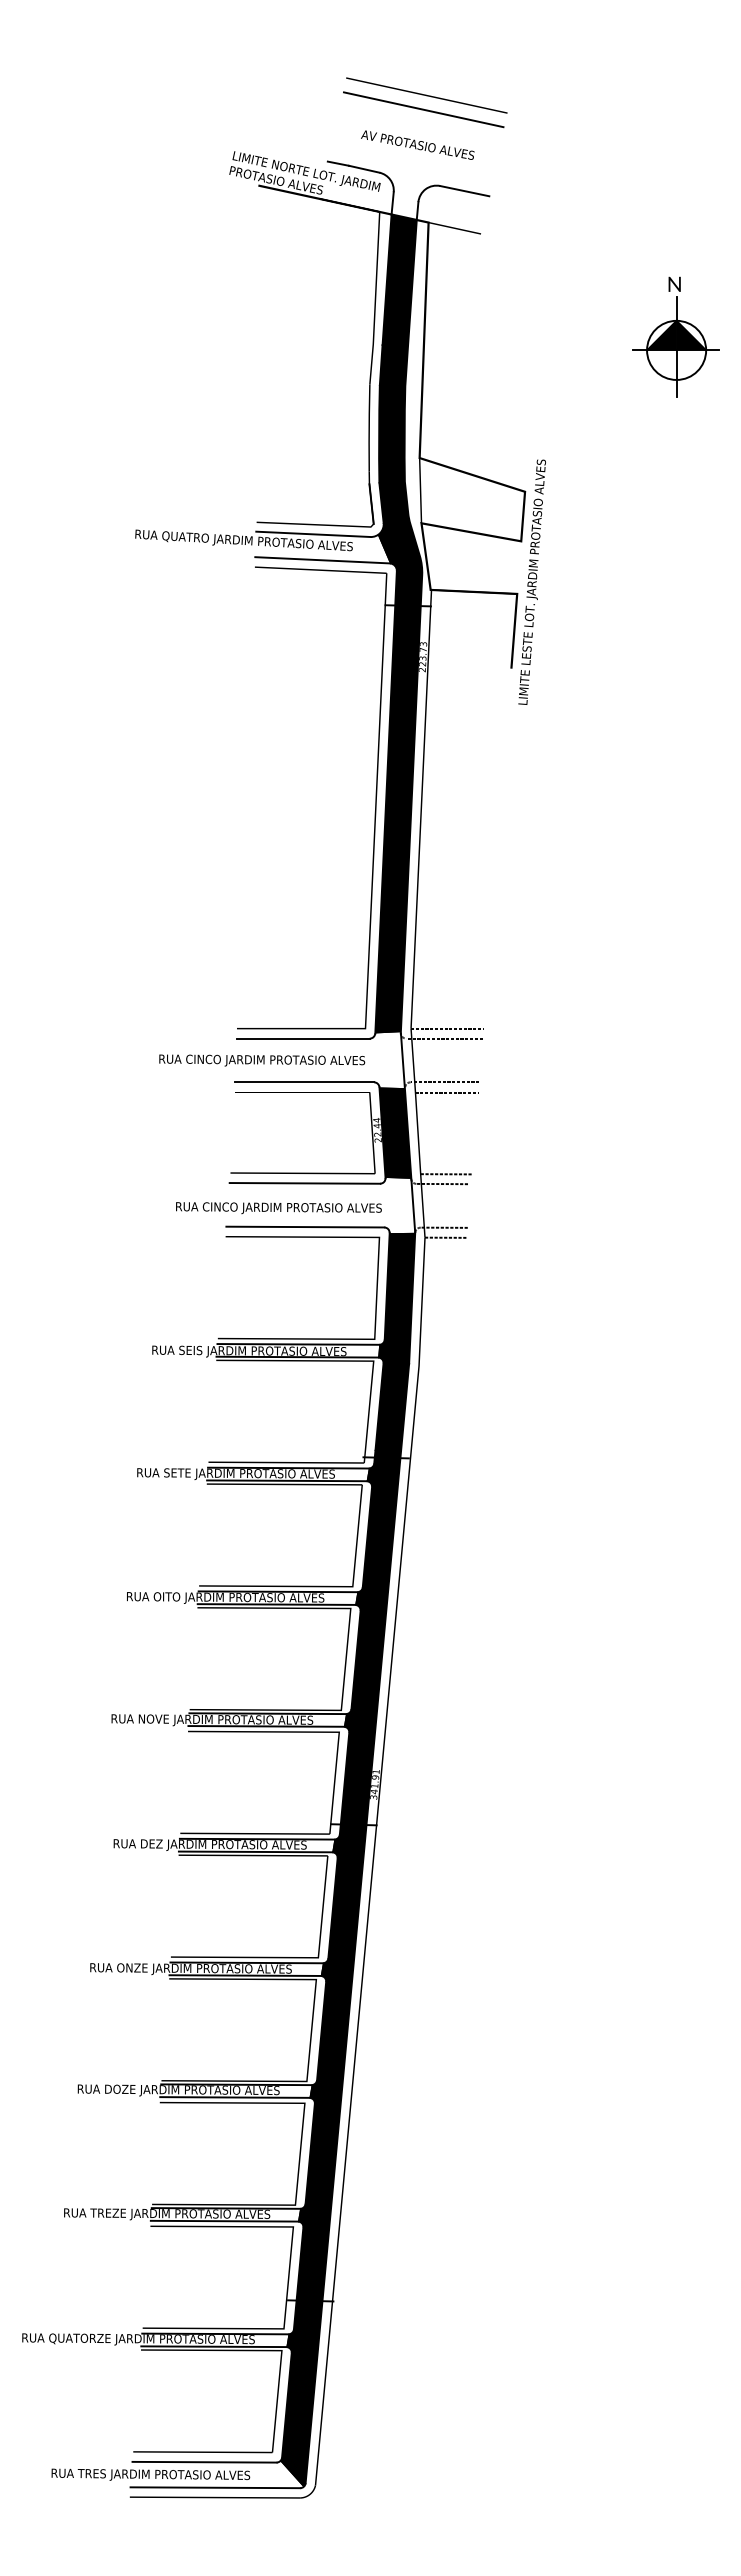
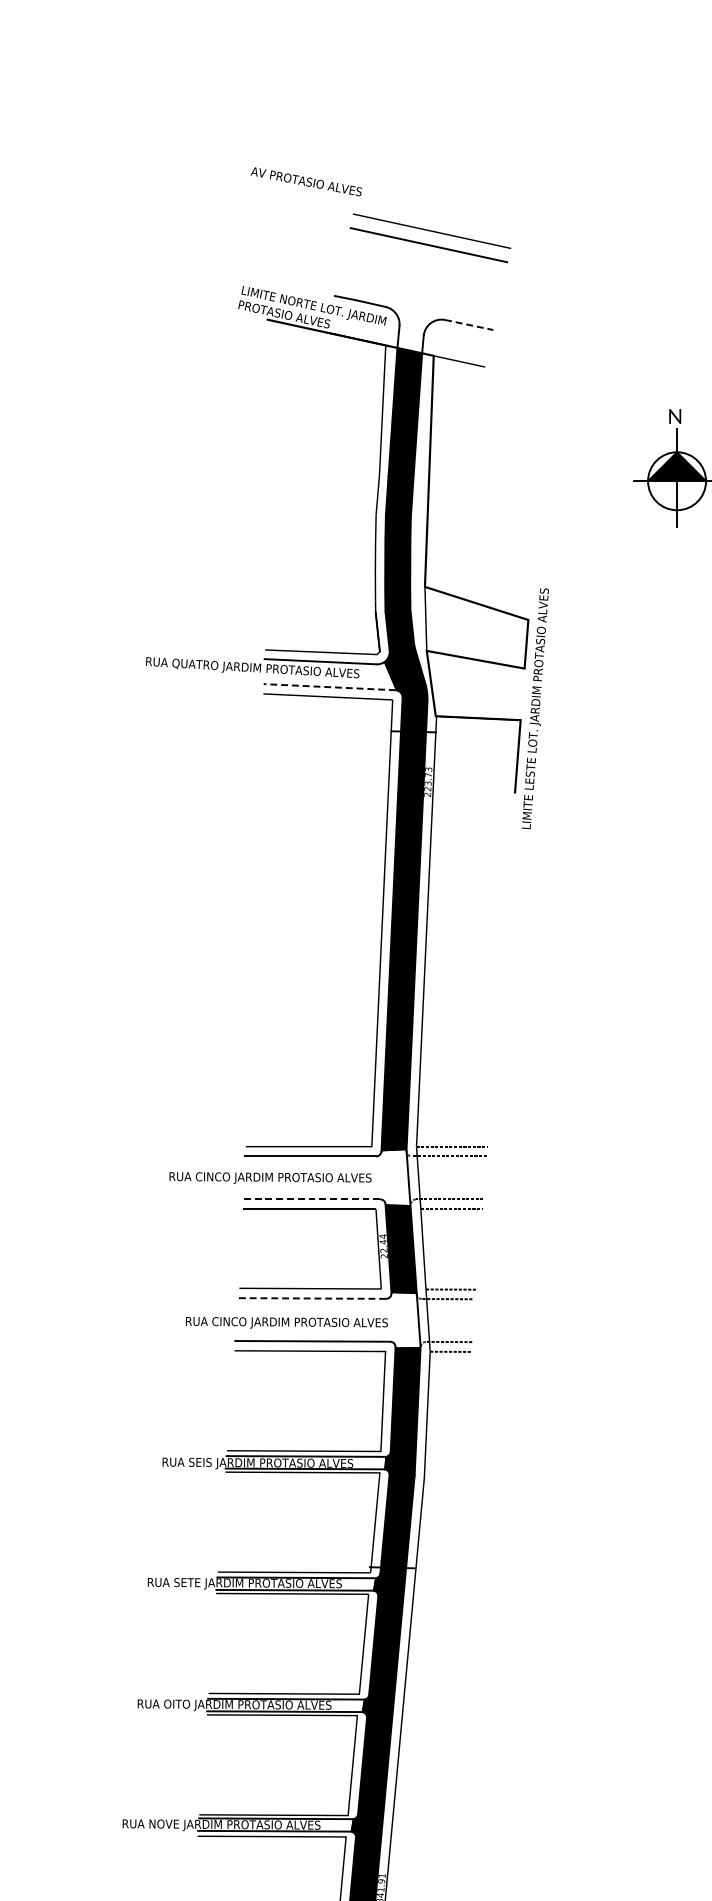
text: (417, 144) -> (306, 181), moved
line: (465, 191) -> (469, 325), solid -> dashed
line: (322, 560) -> (329, 687), solid -> dashed
line: (304, 1082) -> (311, 1199), solid -> dashed
line: (304, 1183) -> (311, 1298), solid -> dashed

